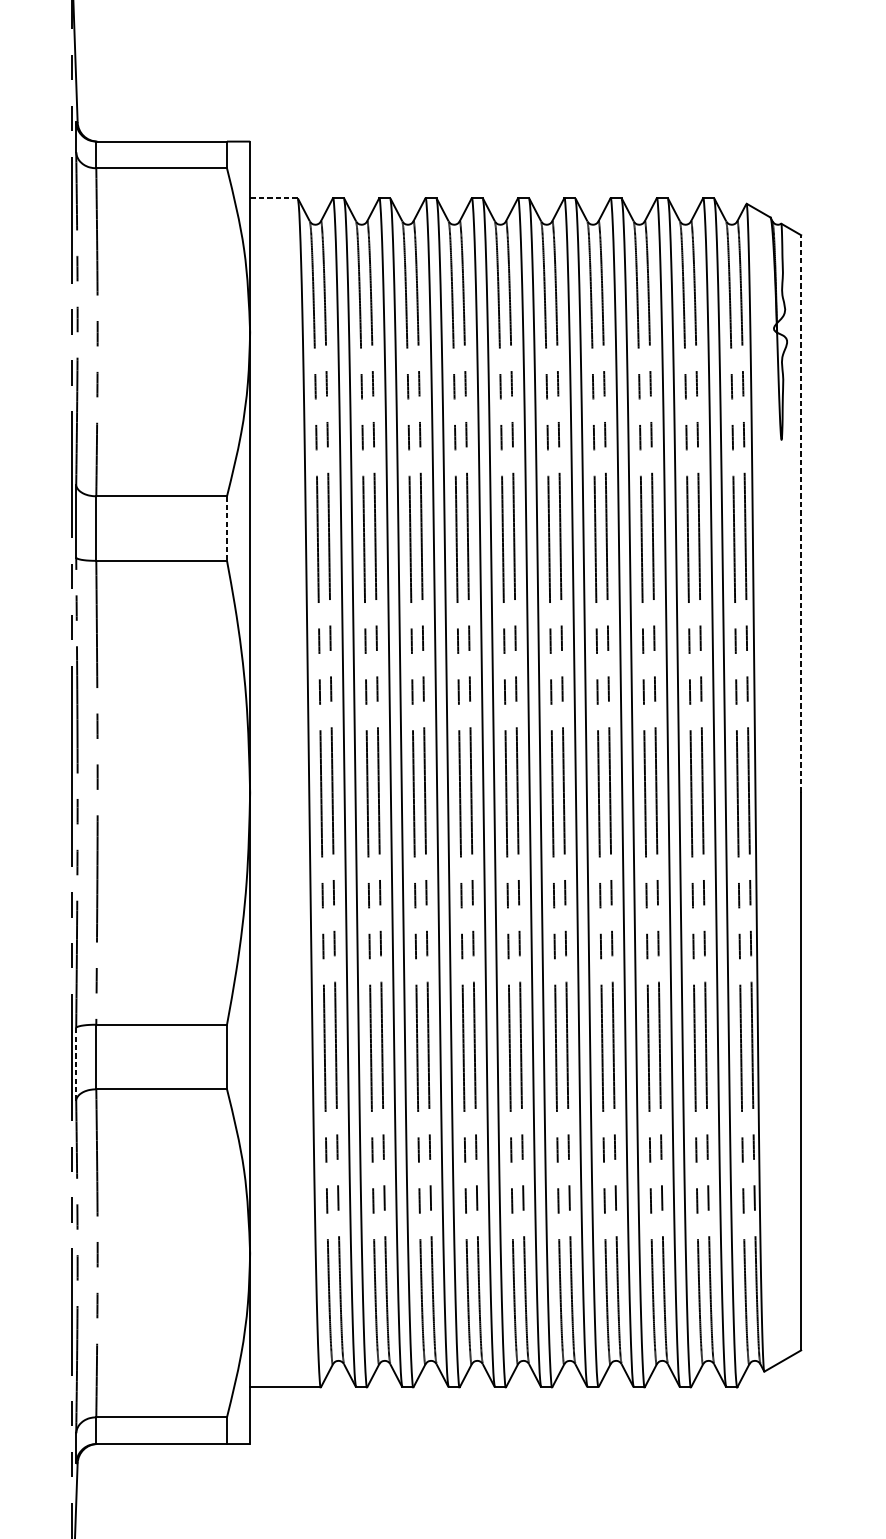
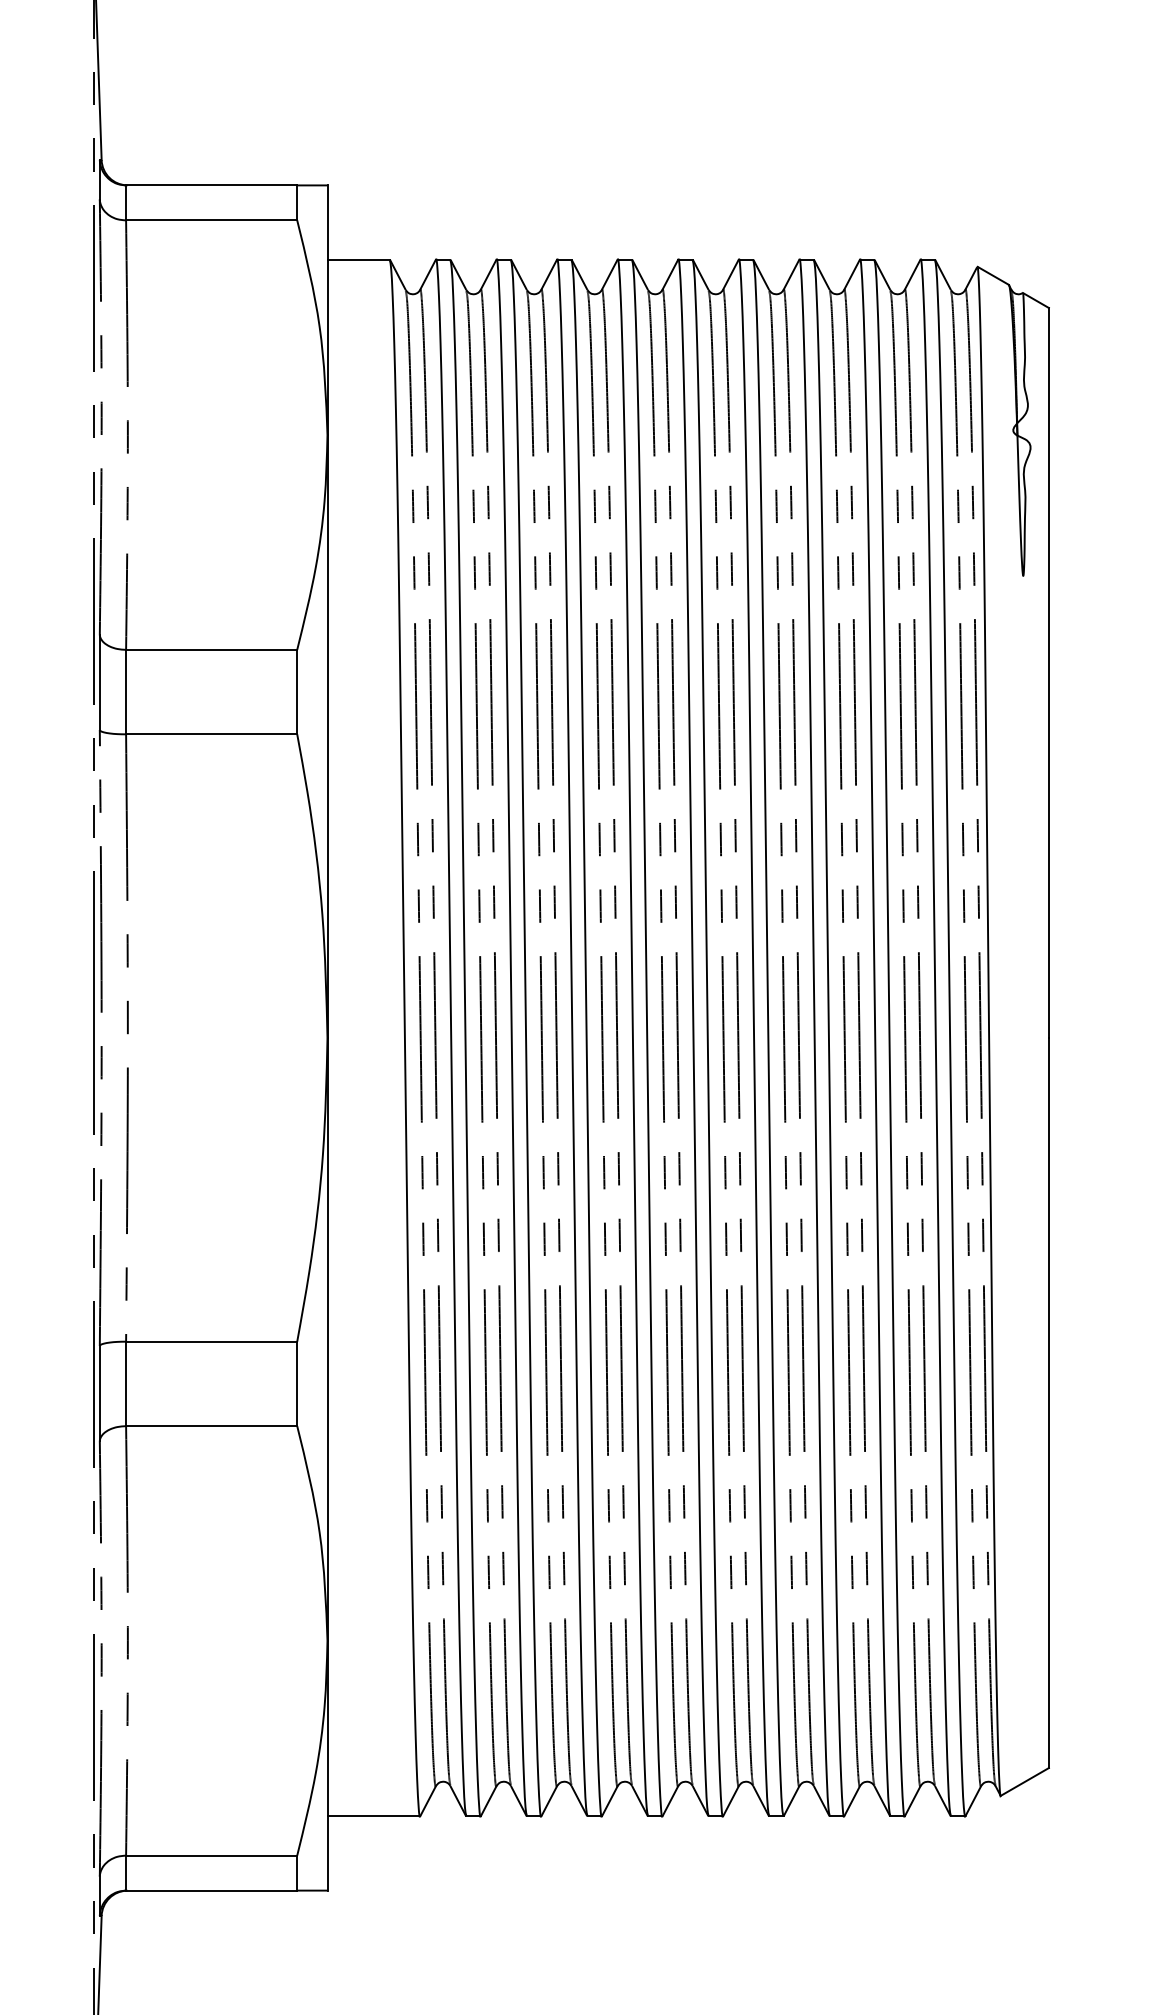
line: (273, 198) -> (358, 259), dashed -> solid
line: (800, 513) -> (1048, 672), dashed -> solid
line: (227, 528) -> (297, 692), dashed -> solid
line: (75, 1064) -> (99, 1393), dashed -> solid

